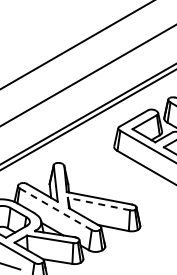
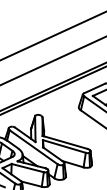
line: (98, 204) -> (64, 146), dashed -> solid
line: (55, 209) -> (33, 147), dashed -> solid

